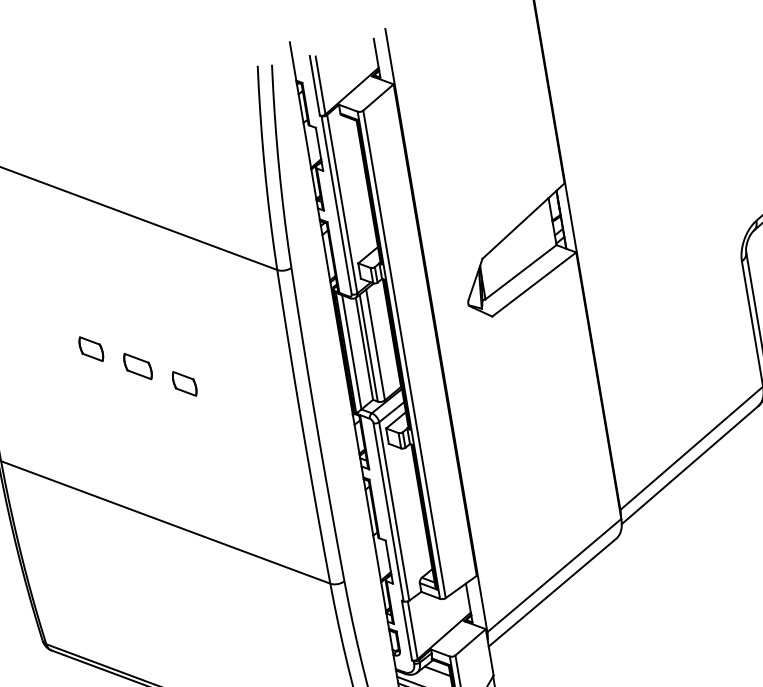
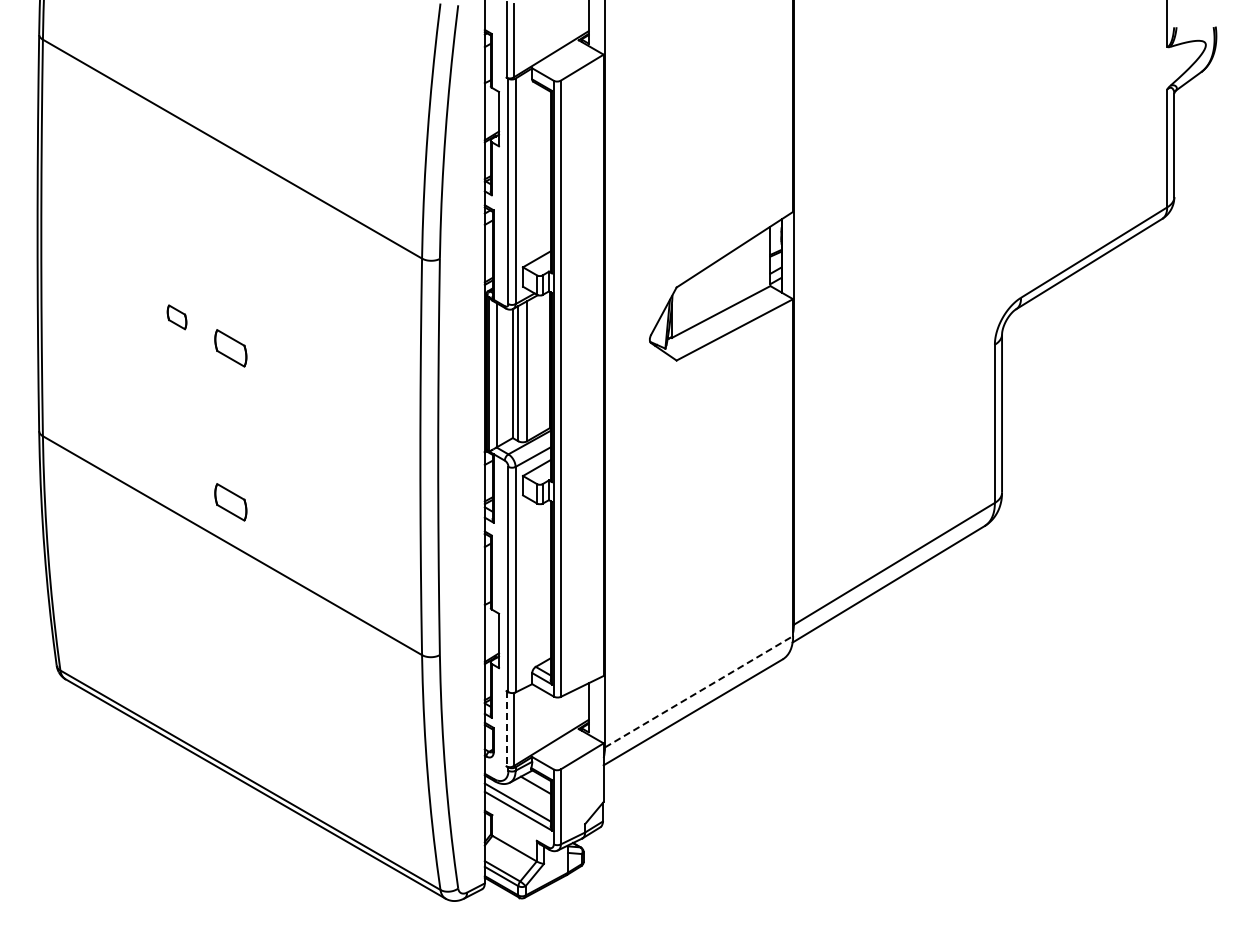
part: (90, 349) -> (176, 317), size x0.7
part: (184, 384) -> (284, 379), removed
part: (158, 488) -> (230, 502), added
line: (554, 575) -> (699, 691), solid -> dashed
line: (406, 630) -> (506, 728), solid -> dashed

